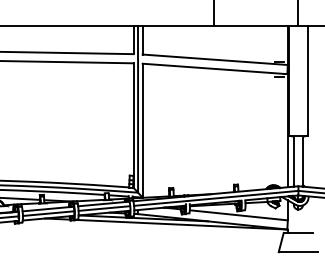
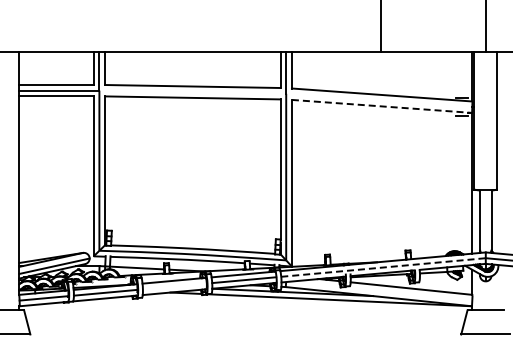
line: (215, 69) -> (382, 106), solid -> dashed
line: (216, 198) -> (383, 267), solid -> dashed
line: (48, 213) -> (174, 286), removed

